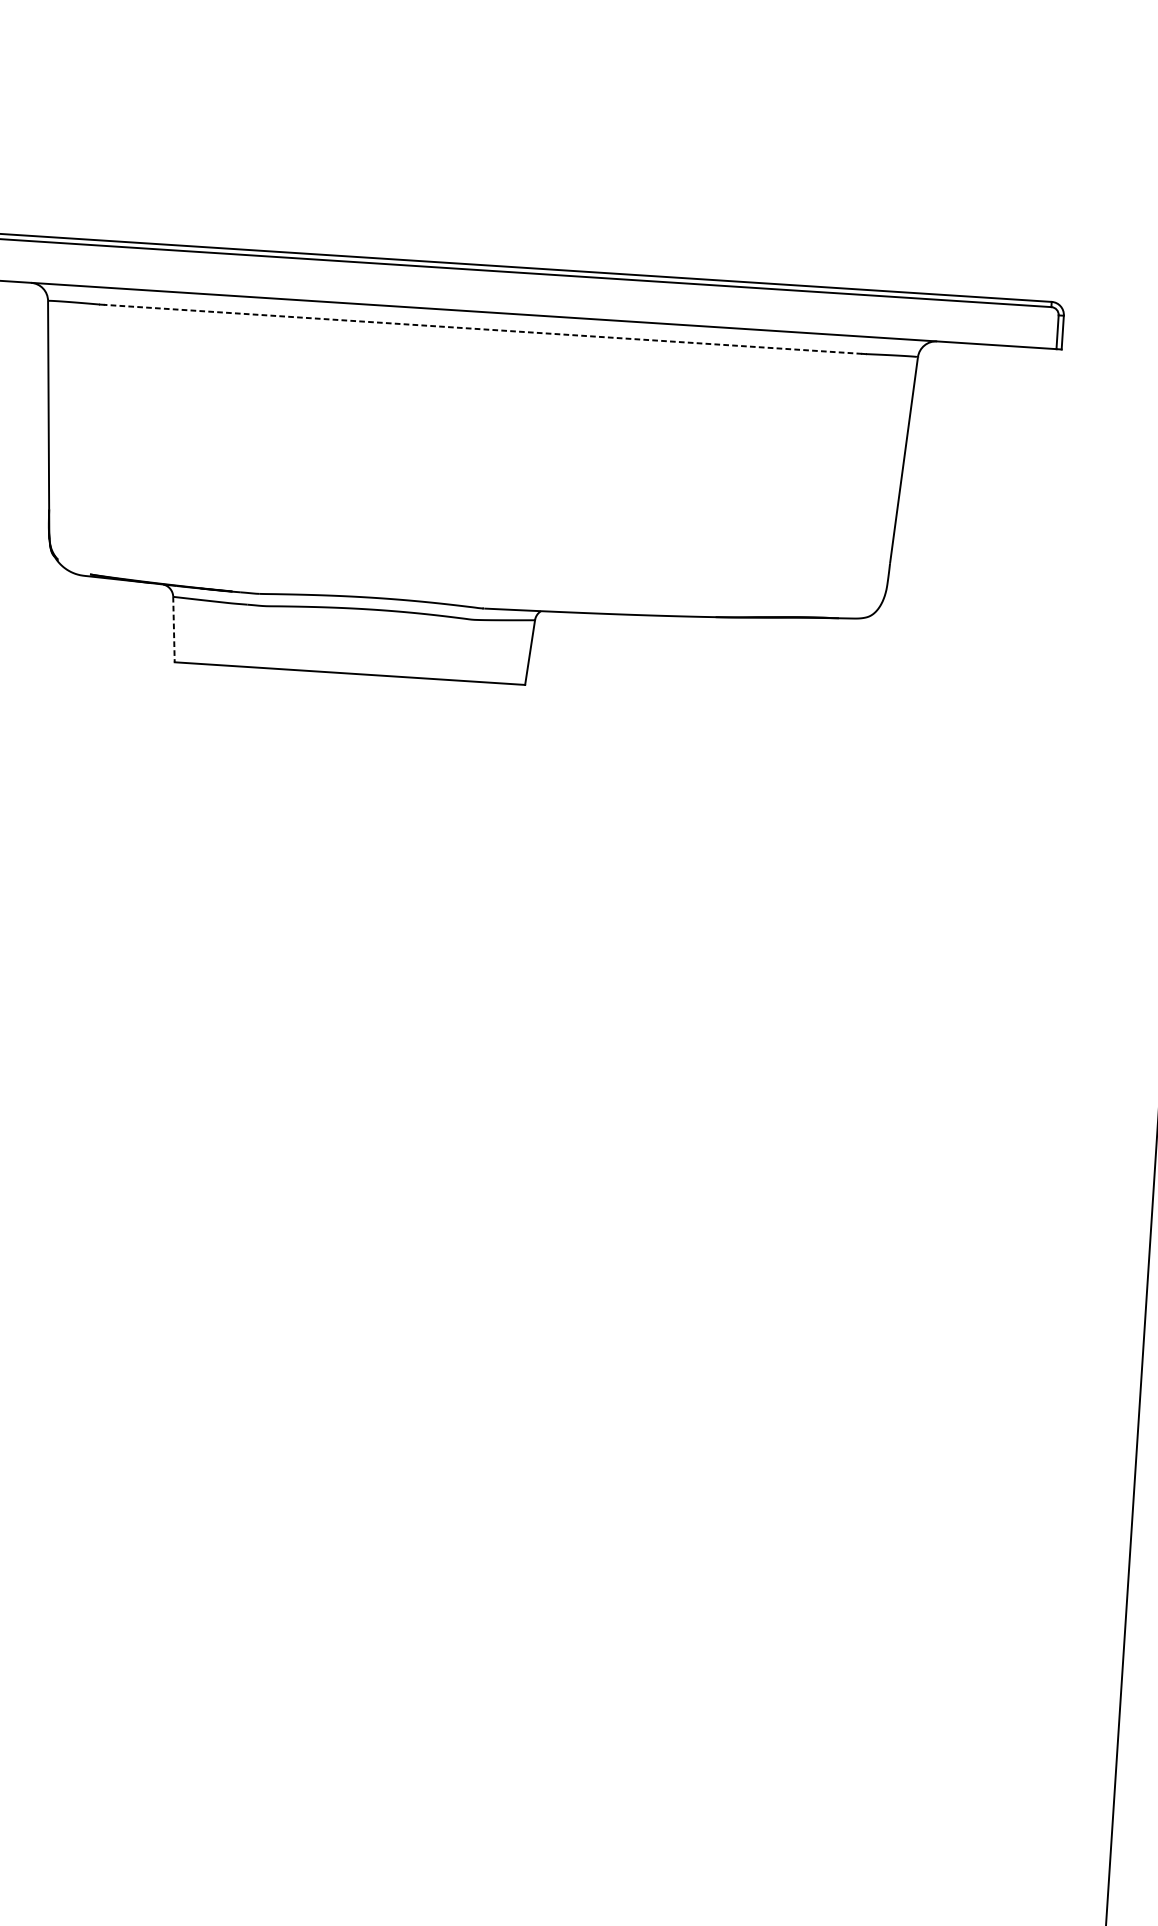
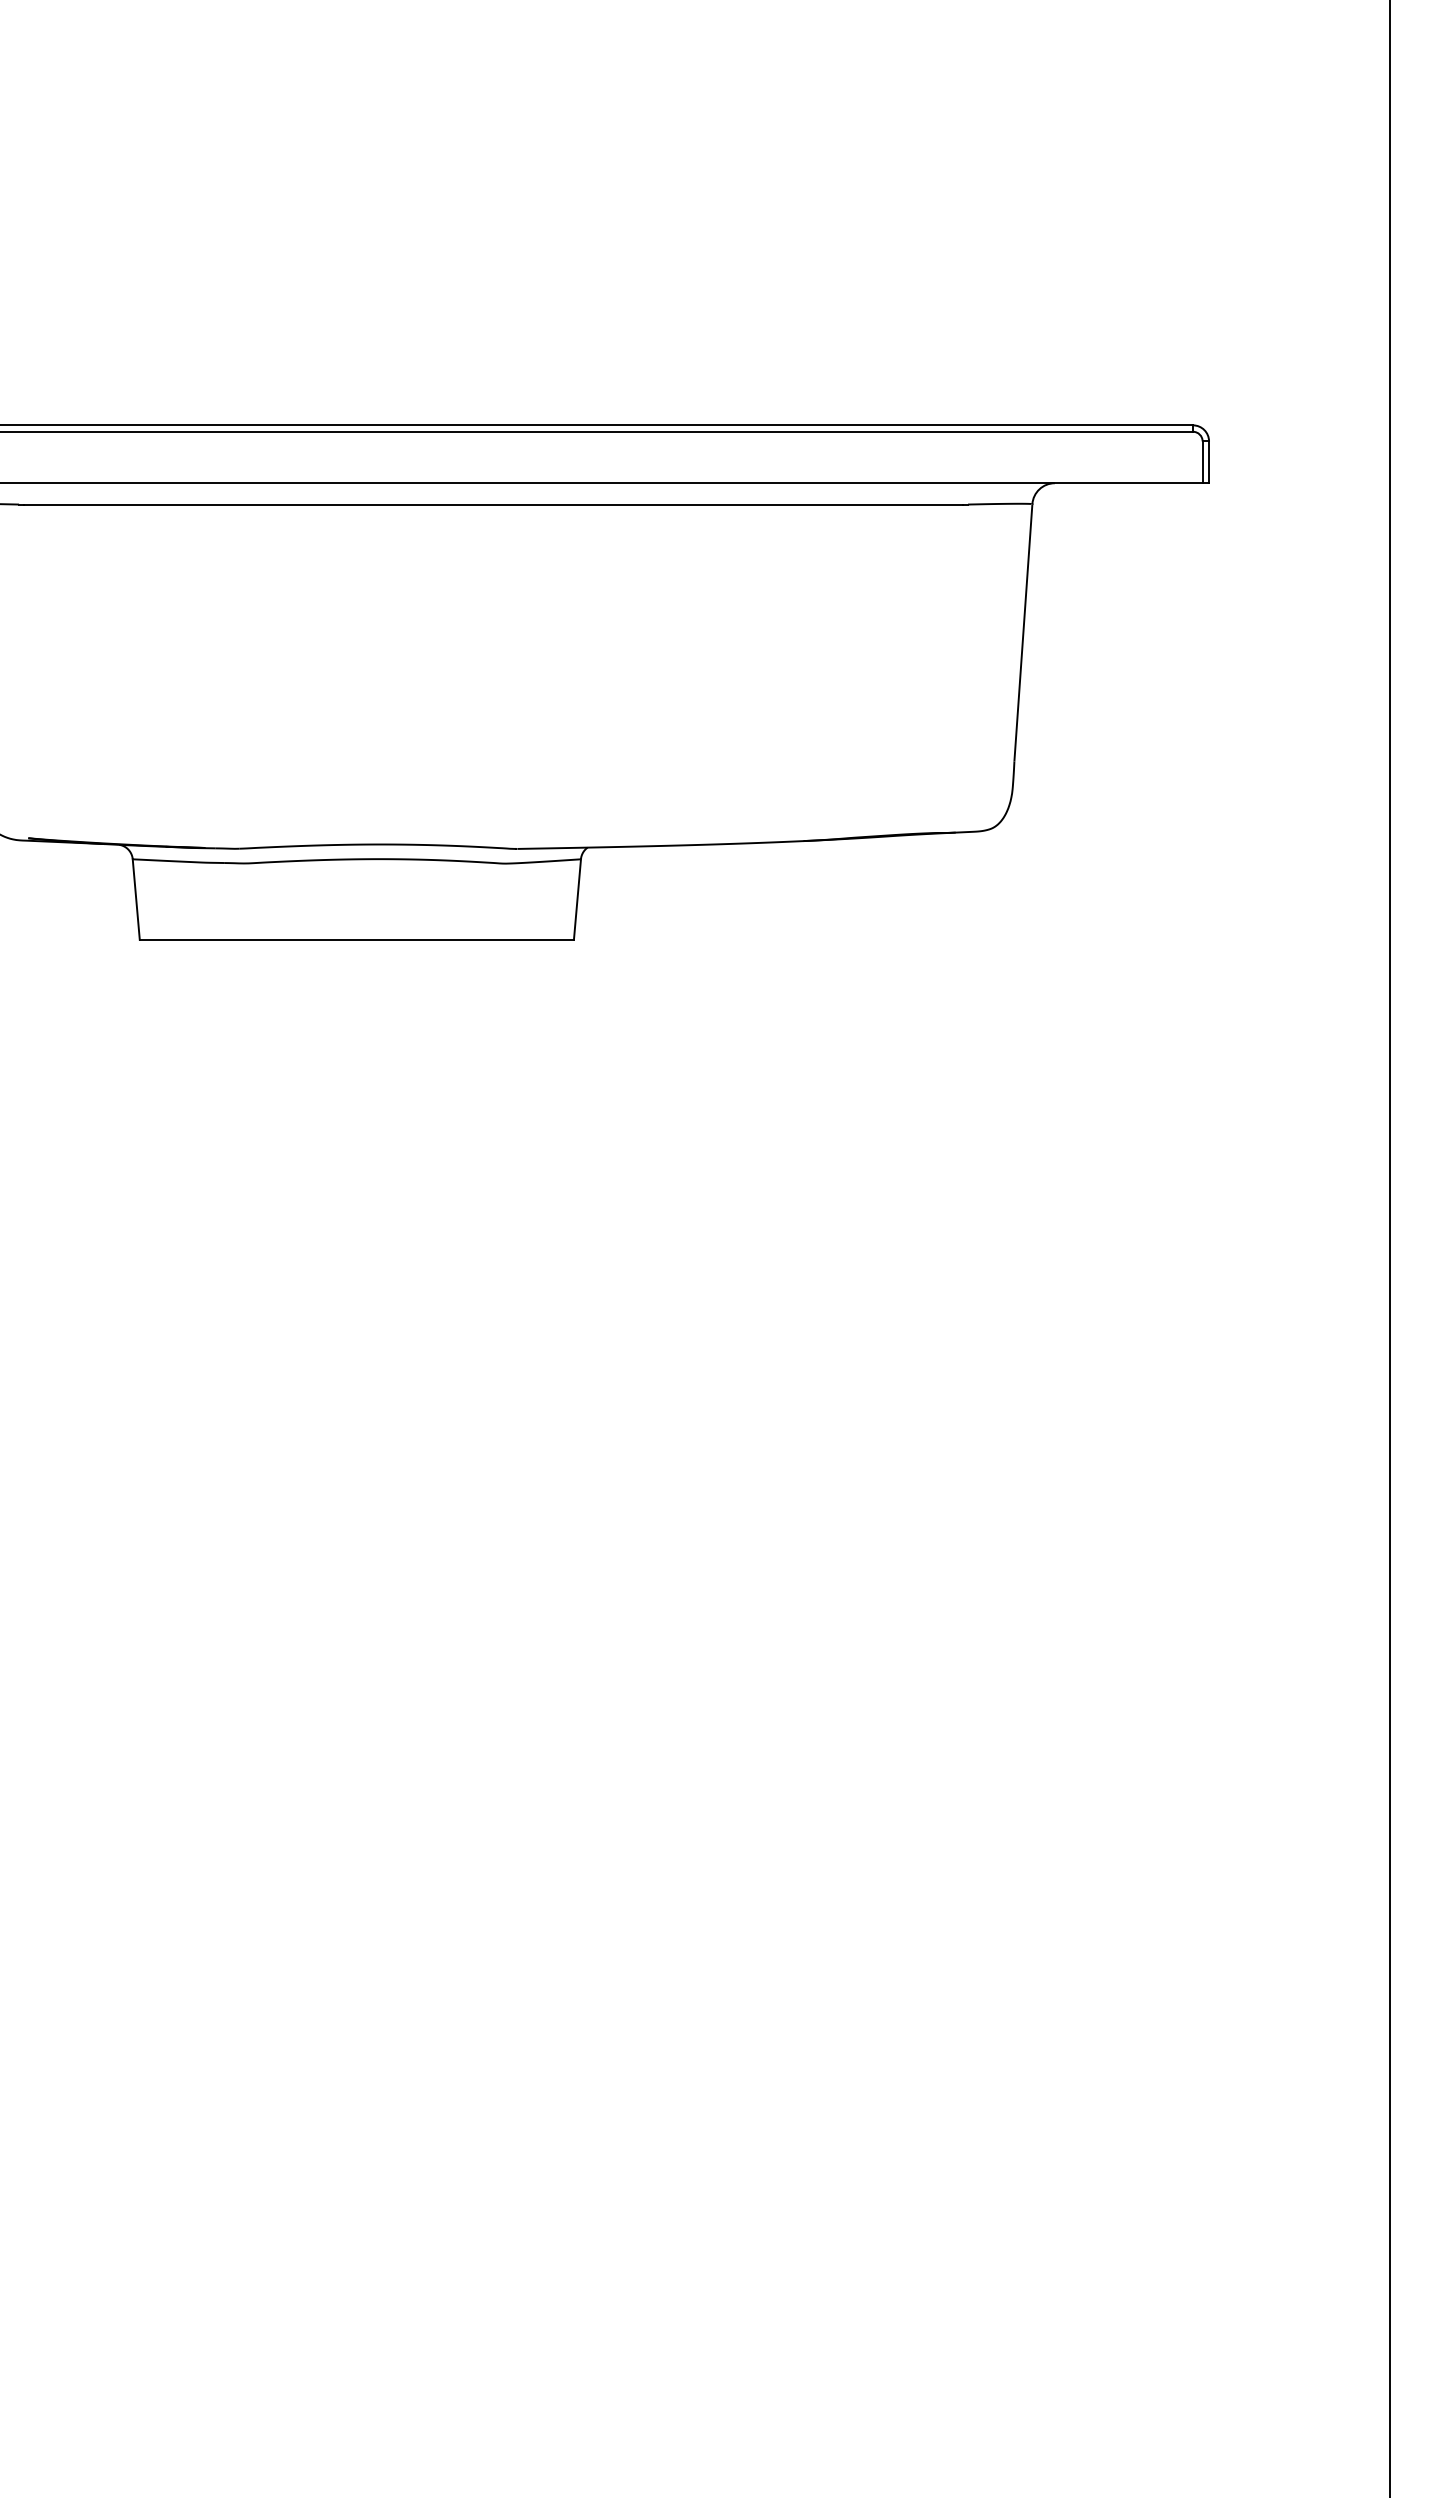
line: (482, 329) -> (493, 504), dashed -> solid
line: (174, 630) -> (136, 900), dashed -> solid

